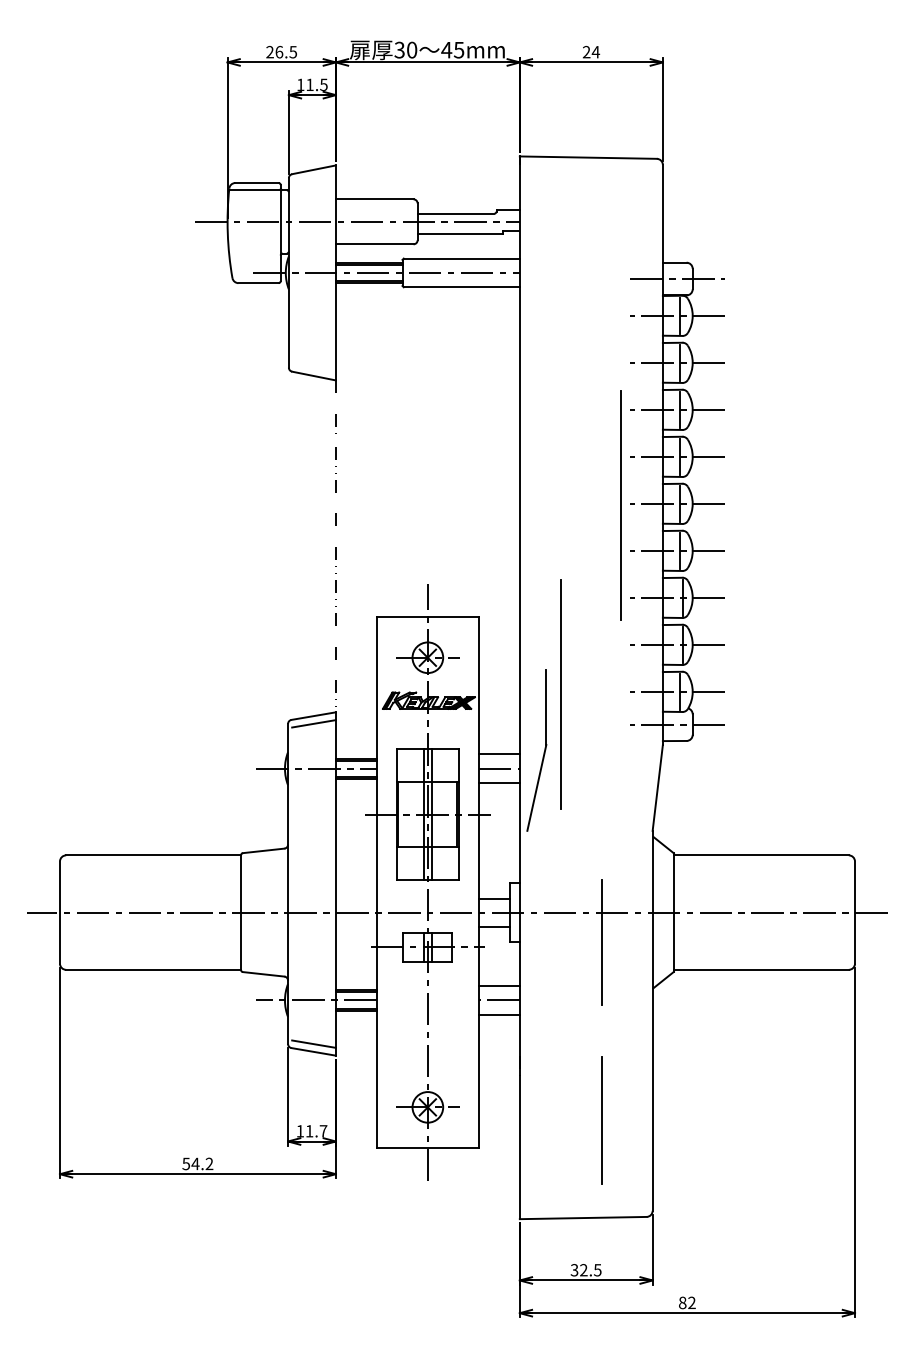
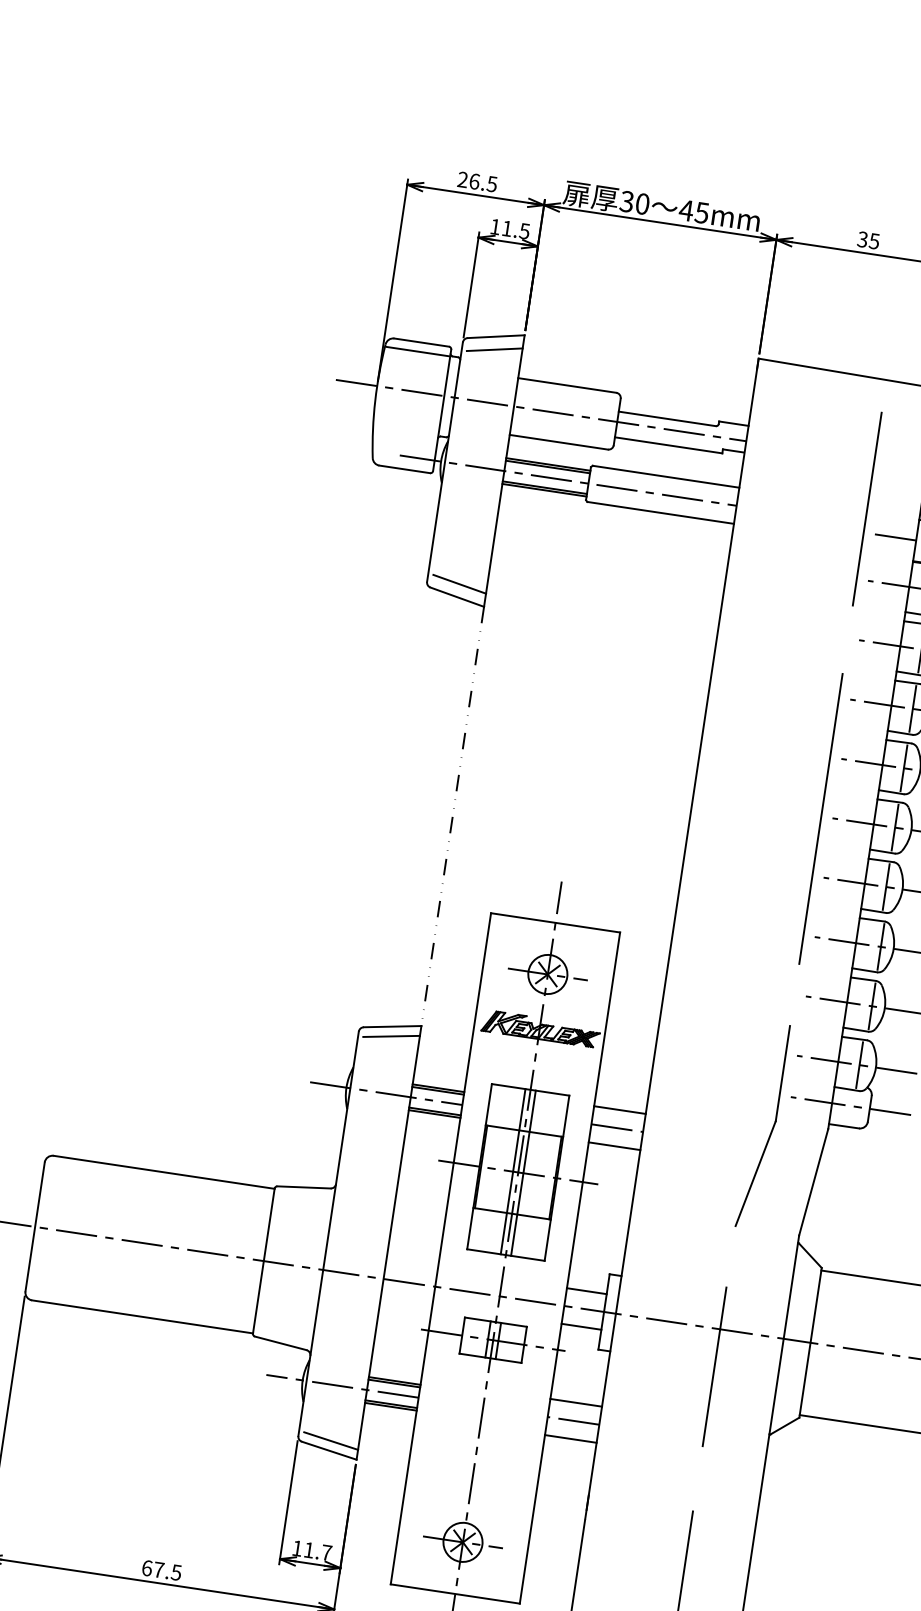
text: (591, 52) -> (868, 240), 24 -> 35
line: (313, 179) -> (493, 348), added
line: (621, 260) -> (867, 509), added
line: (313, 365) -> (458, 583), added
line: (560, 694) -> (708, 1045), removed
part: (543, 752) -> (770, 1130), moved
text: (197, 1163) -> (161, 1569), 54.2 -> 67.5

